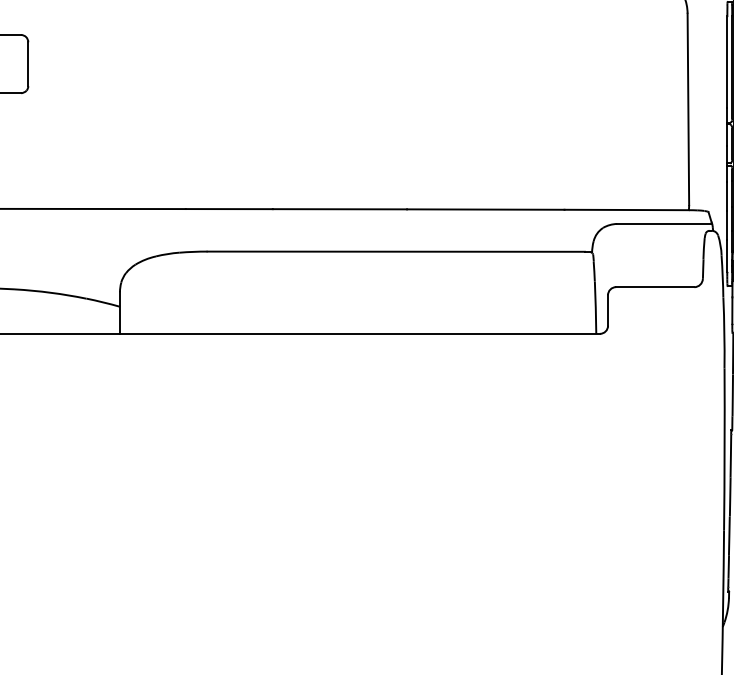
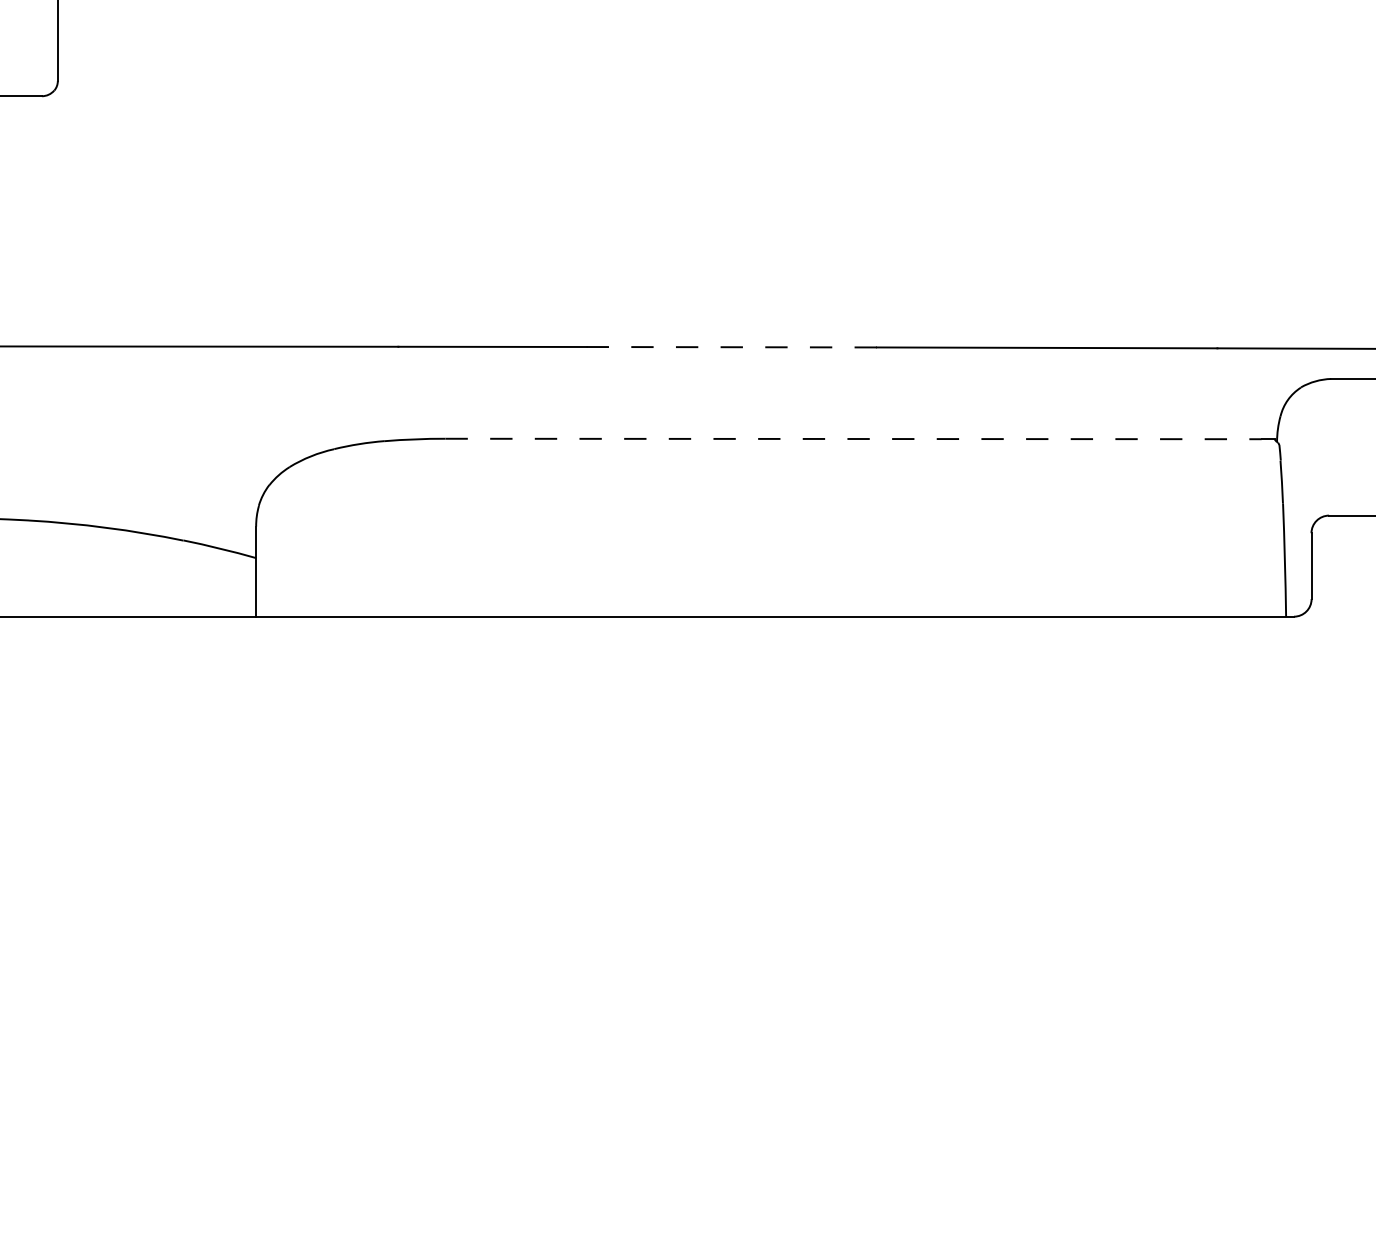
line: (339, 209) -> (730, 347), solid -> dashed
line: (396, 251) -> (854, 438), solid -> dashed

